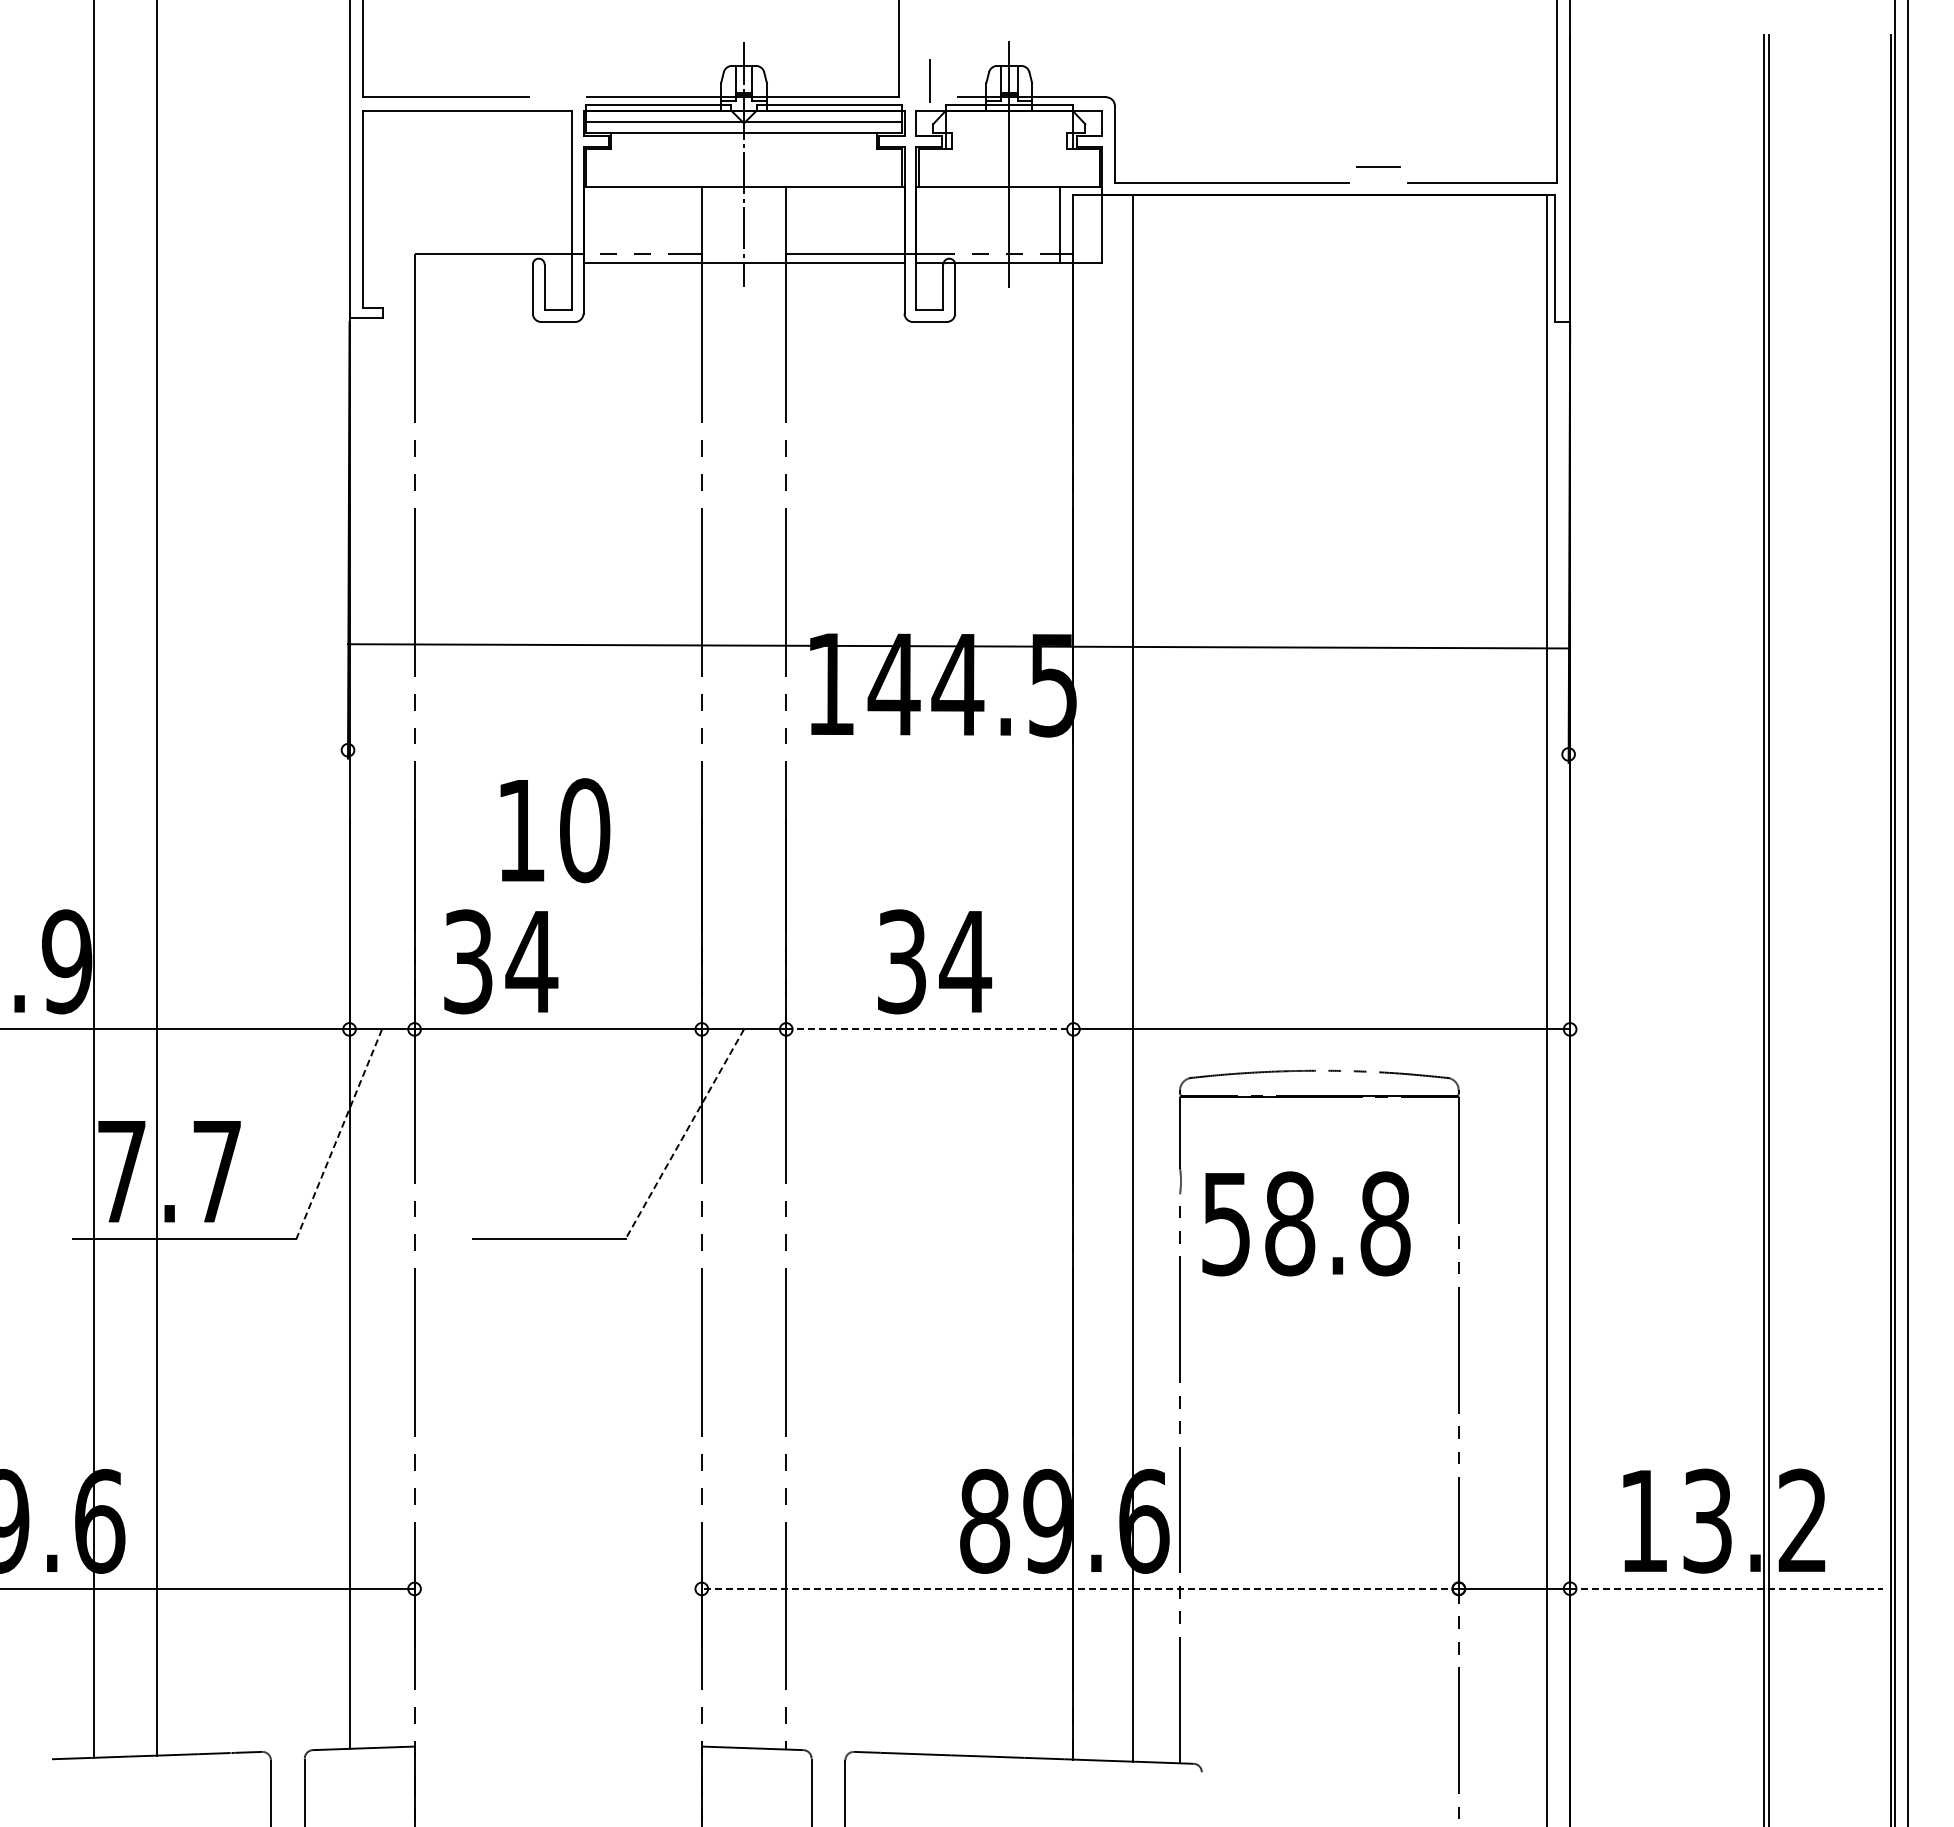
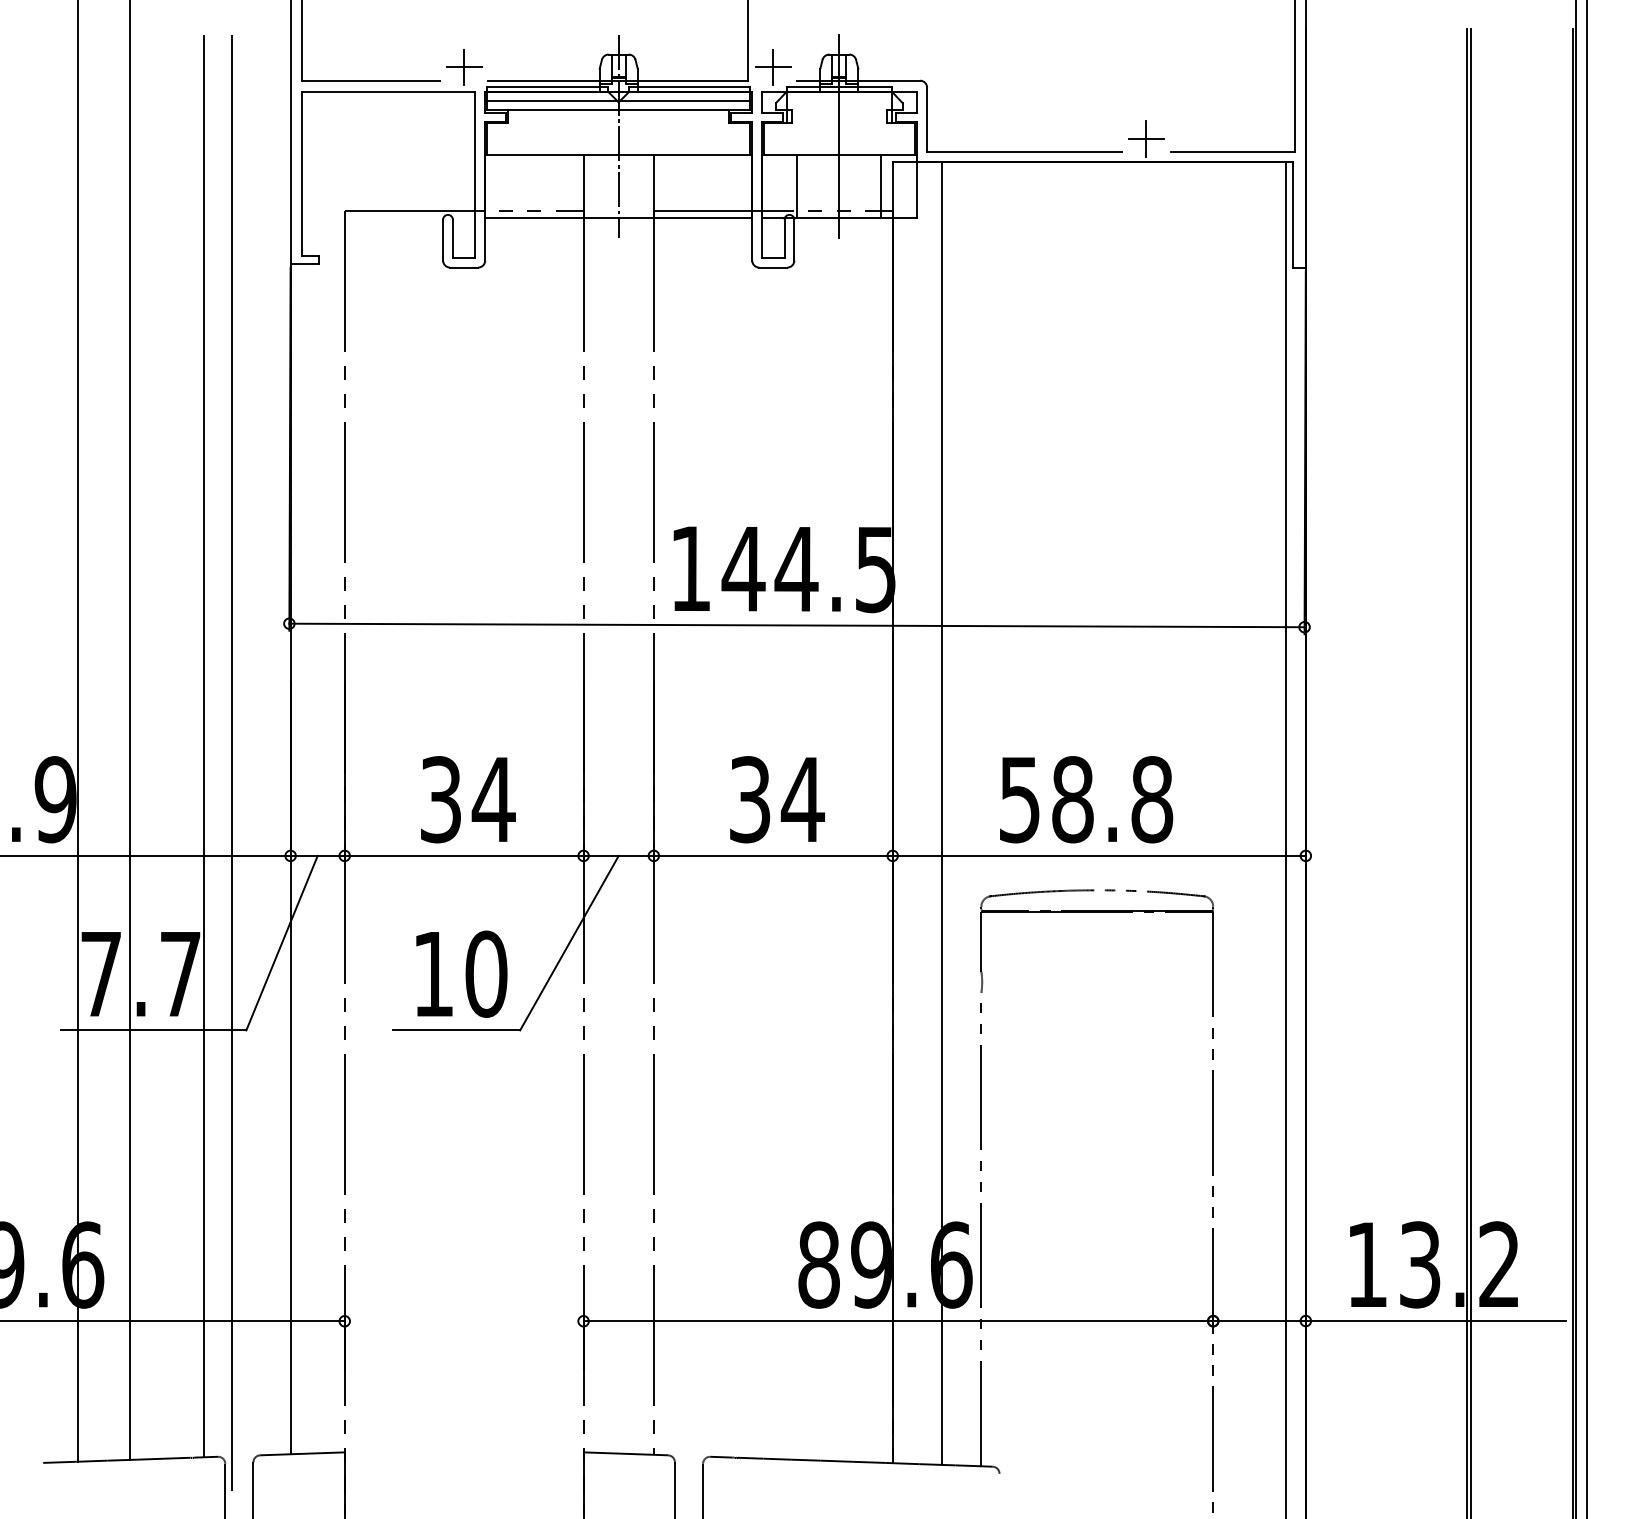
part: (557, 80) -> (463, 66), added
line: (929, 81) -> (772, 67), added
line: (1378, 167) -> (1146, 139), added
line: (958, 224) -> (797, 186), added
line: (958, 646) -> (797, 625), moved
text: (555, 830) -> (461, 974), moved
line: (245, 897) -> (204, 746), added
line: (279, 917) -> (232, 762), added
text: (501, 961) -> (468, 799), moved
line: (929, 1029) -> (772, 855), dashed -> solid
line: (339, 1134) -> (282, 943), dashed -> solid
line: (684, 1134) -> (569, 943), dashed -> solid
text: (1306, 1223) -> (1086, 799), moved
line: (1080, 1588) -> (898, 1320), dashed -> solid
line: (1726, 1588) -> (1435, 1320), dashed -> solid

